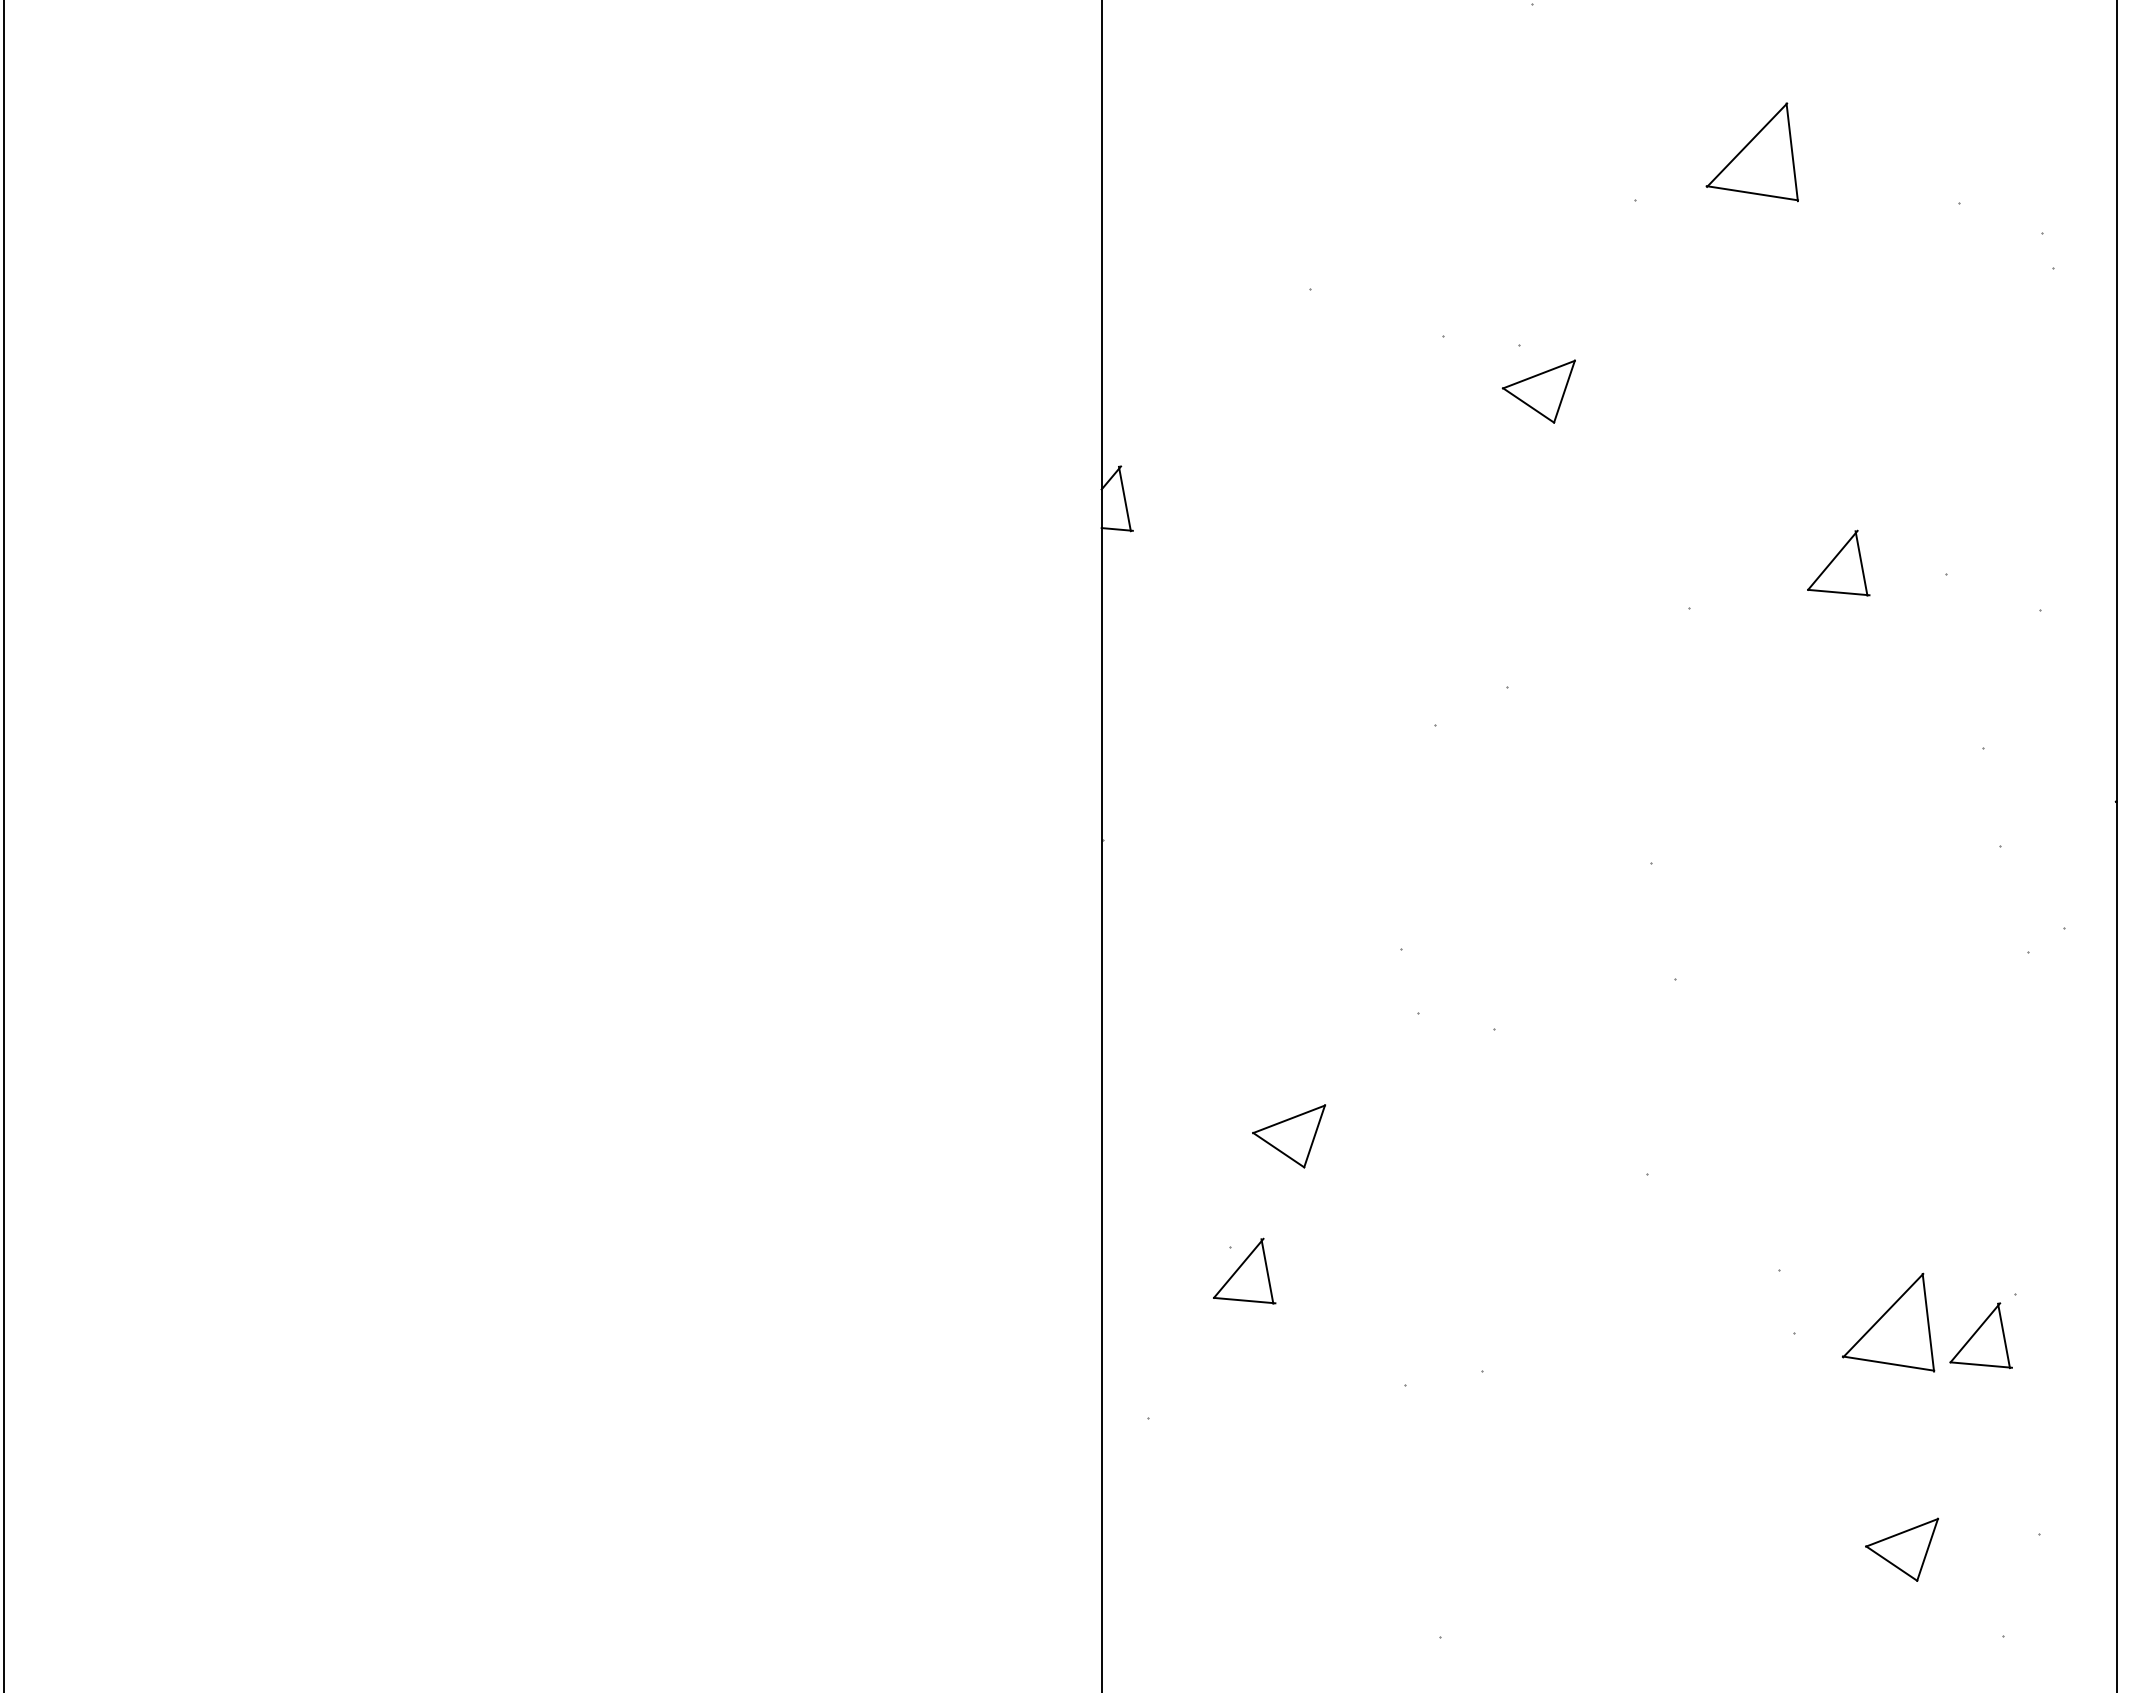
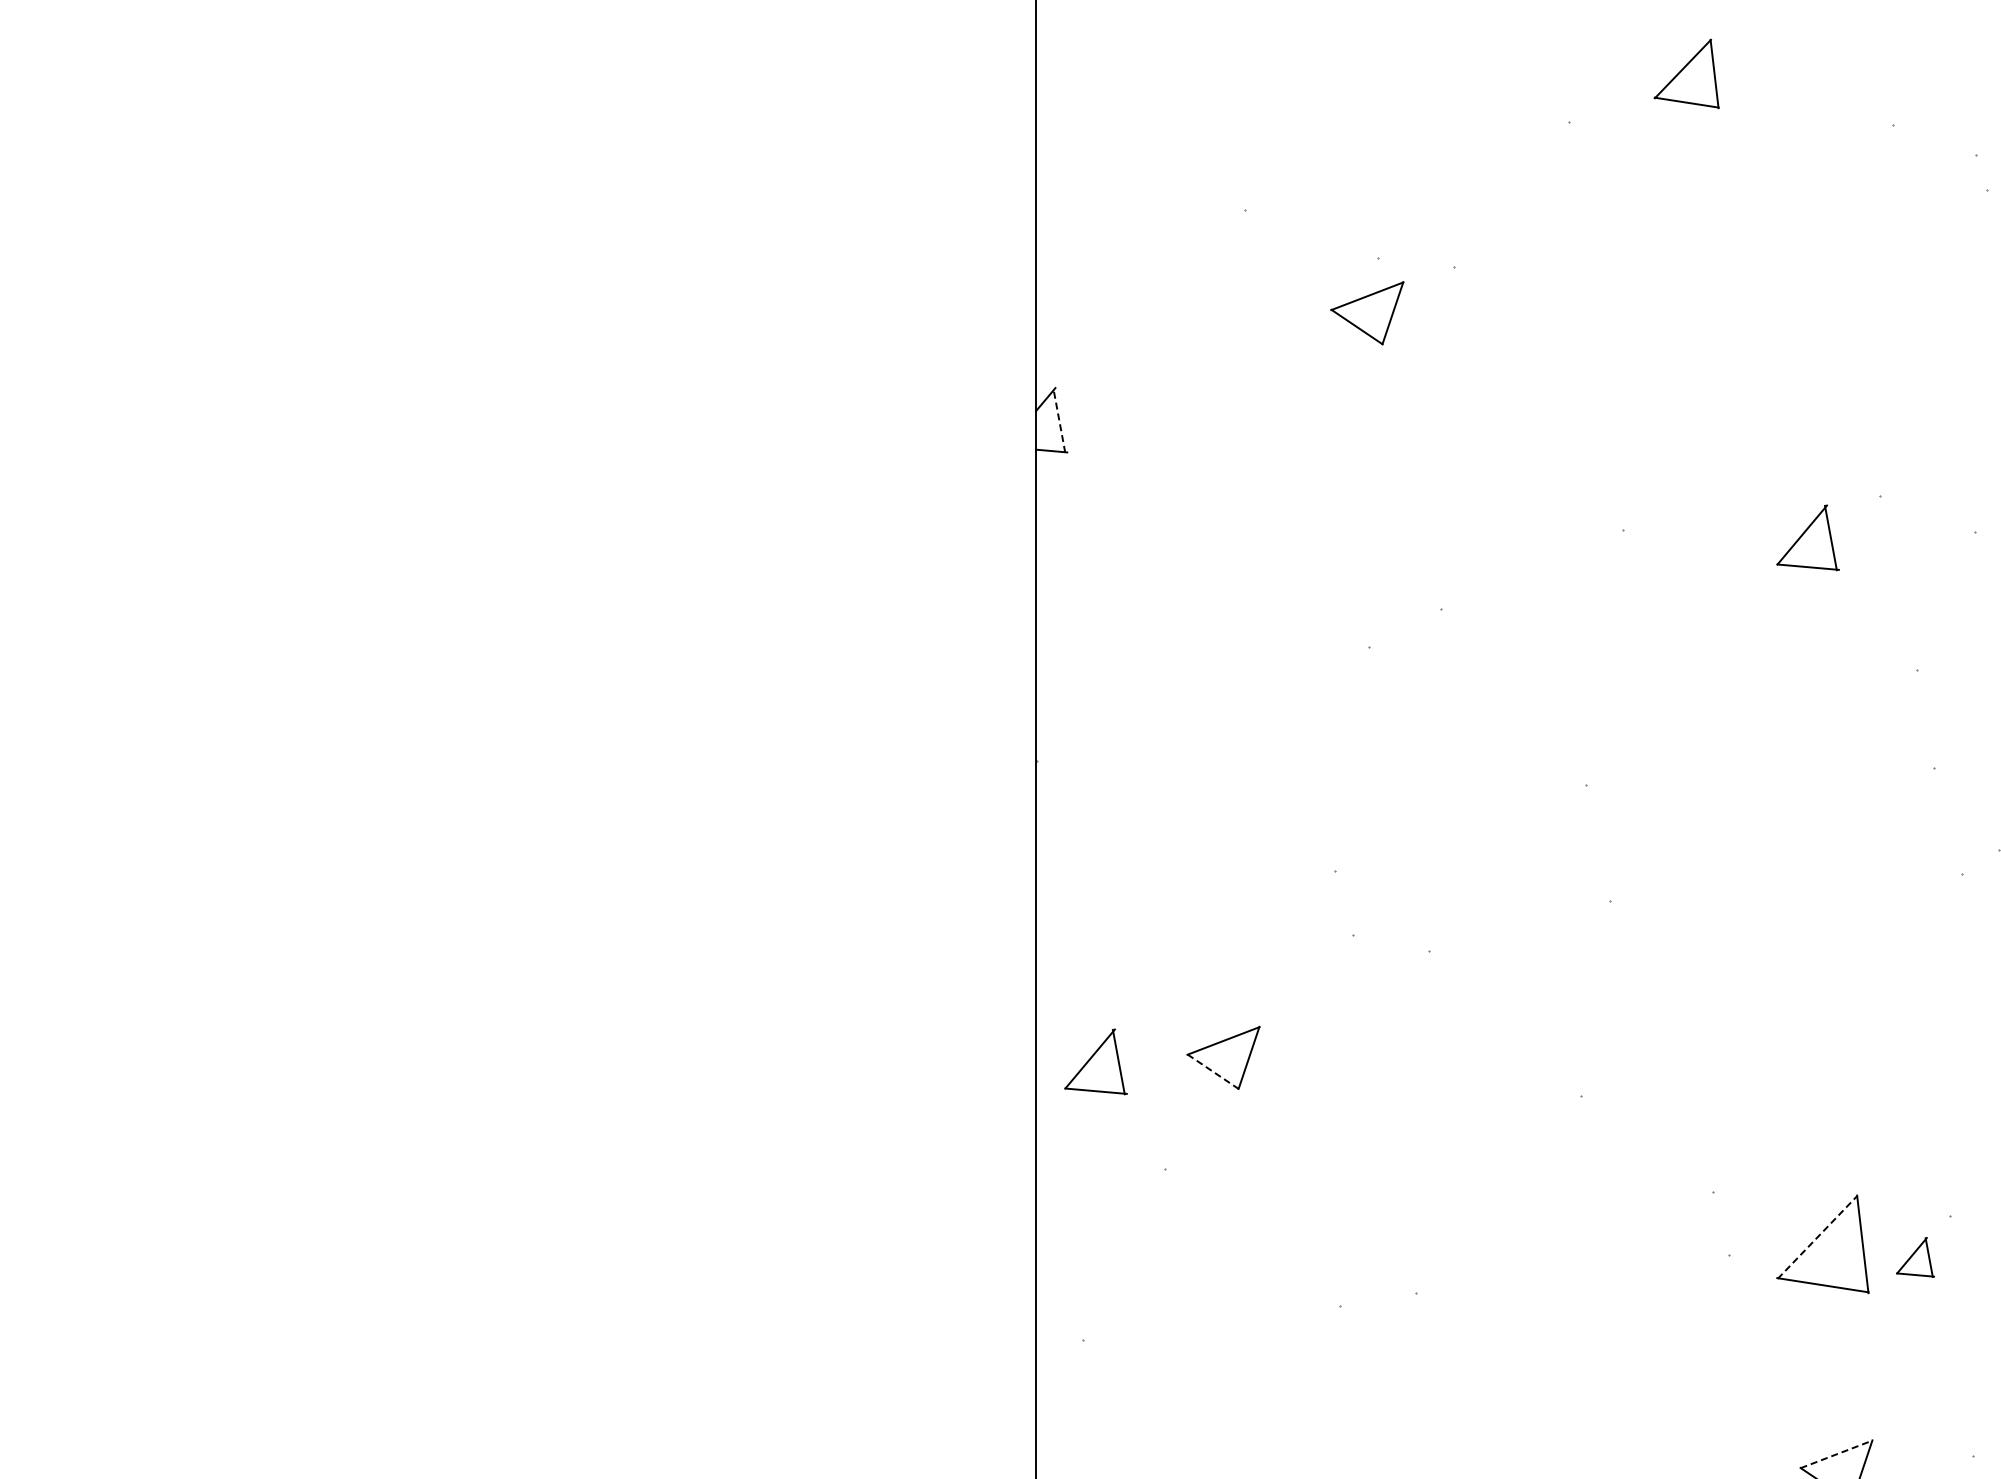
part: (1751, 152) -> (1685, 74), size x0.7
part: (1538, 391) -> (1366, 313), moved
line: (1124, 499) -> (1058, 421), solid -> dashed
part: (1838, 562) -> (1807, 537), moved
line: (1278, 1150) -> (1212, 1072), solid -> dashed
part: (1244, 1270) -> (1095, 1061), moved
line: (1883, 1315) -> (1817, 1237), solid -> dashed
part: (1980, 1335) -> (1914, 1257), size x0.6
line: (1902, 1532) -> (1836, 1454), solid -> dashed

